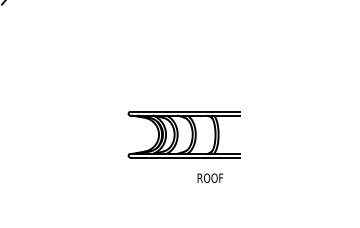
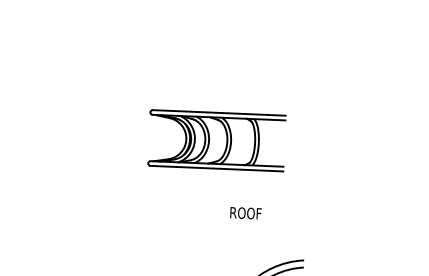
text: (210, 177) -> (246, 212), moved

